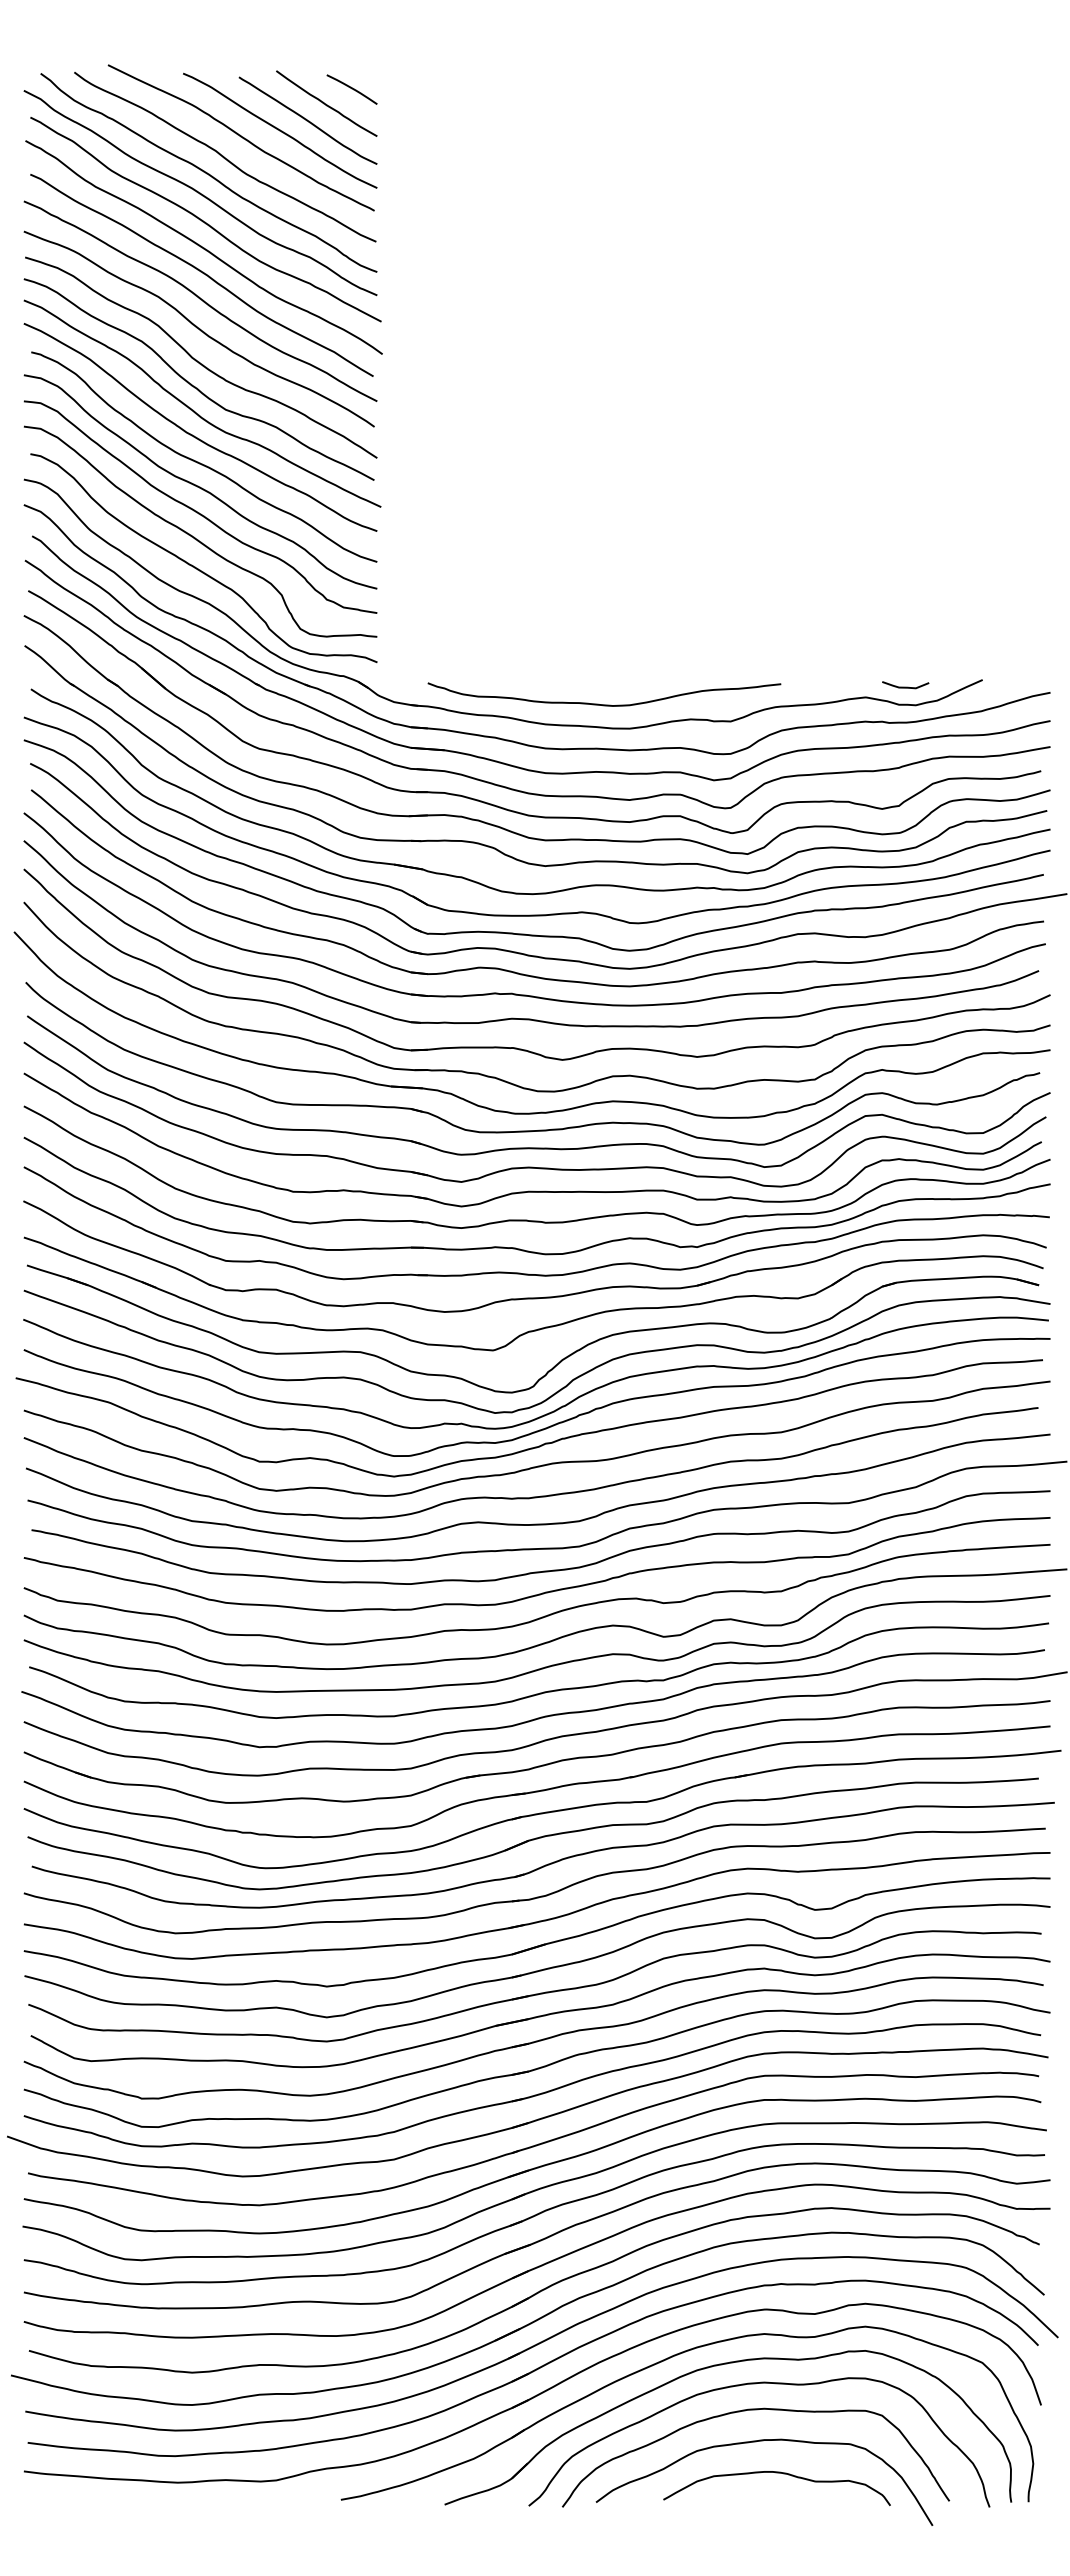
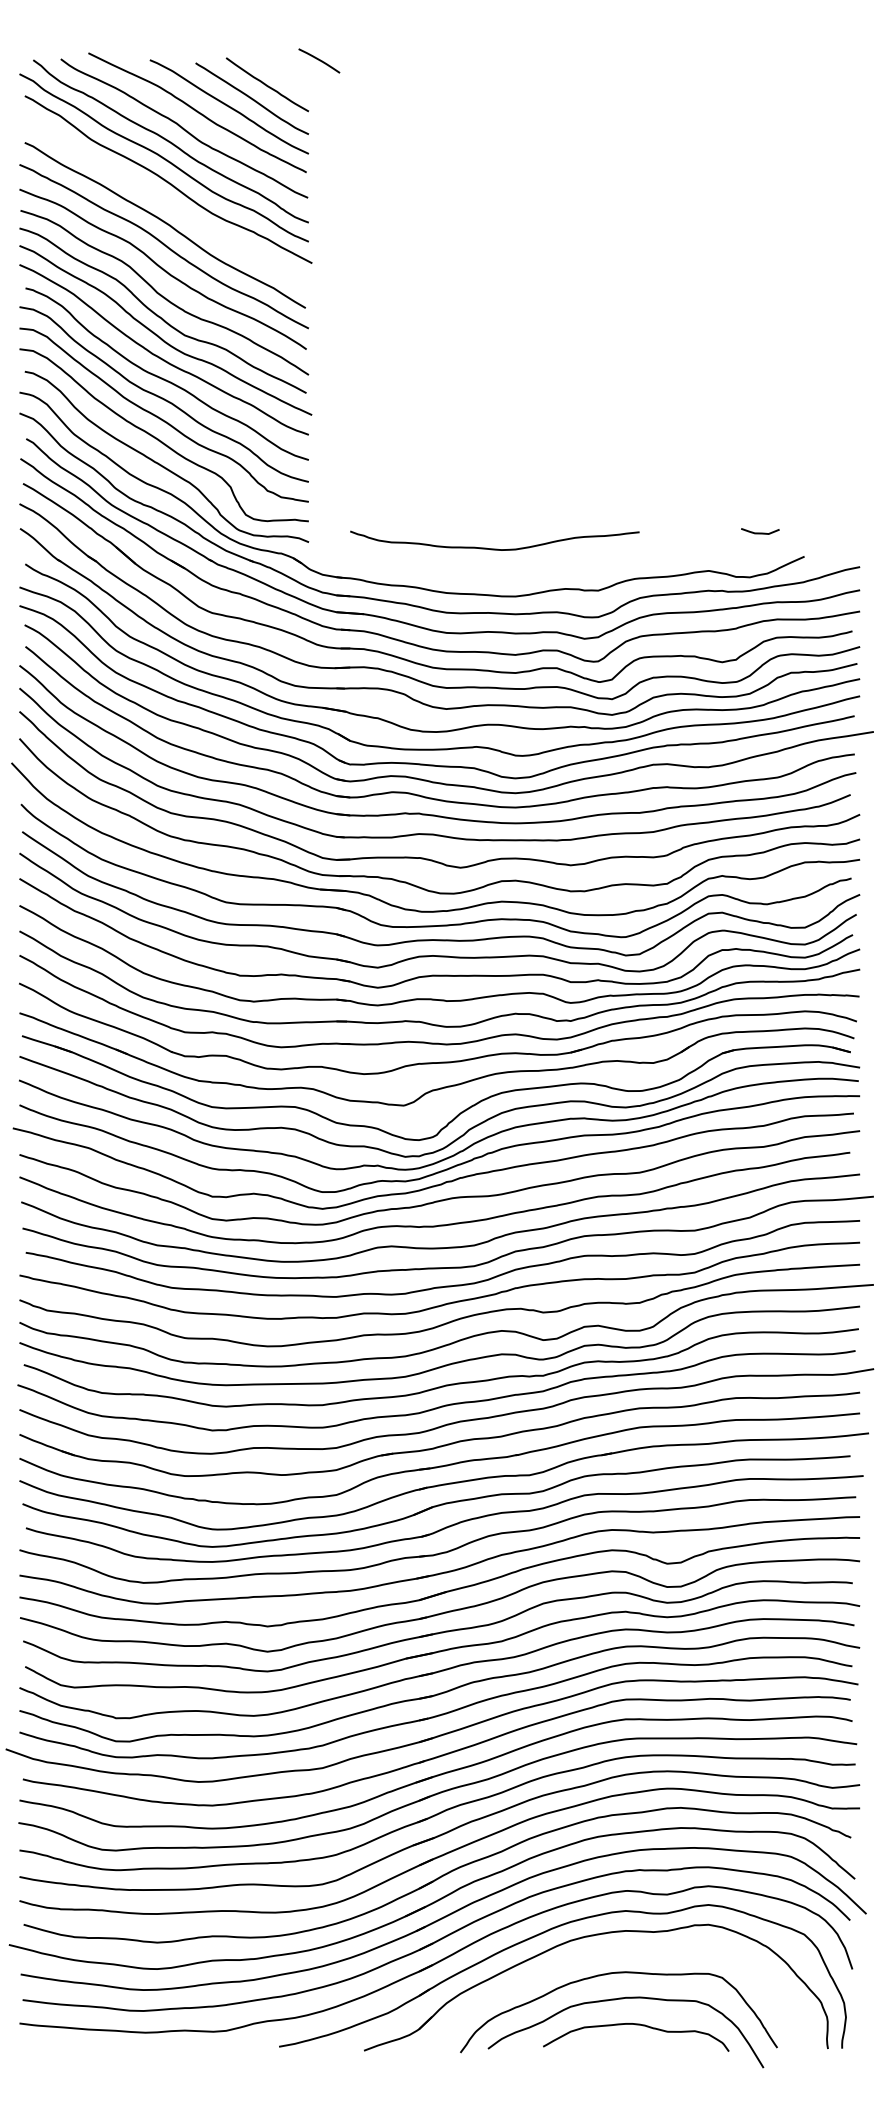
curve: (351, 89) -> (318, 60), moved
curve: (203, 247) -> (166, 202), removed
curve: (905, 686) -> (760, 532), moved
curve: (604, 704) -> (494, 548), moved
curve: (755, 2384) -> (618, 1952), removed

